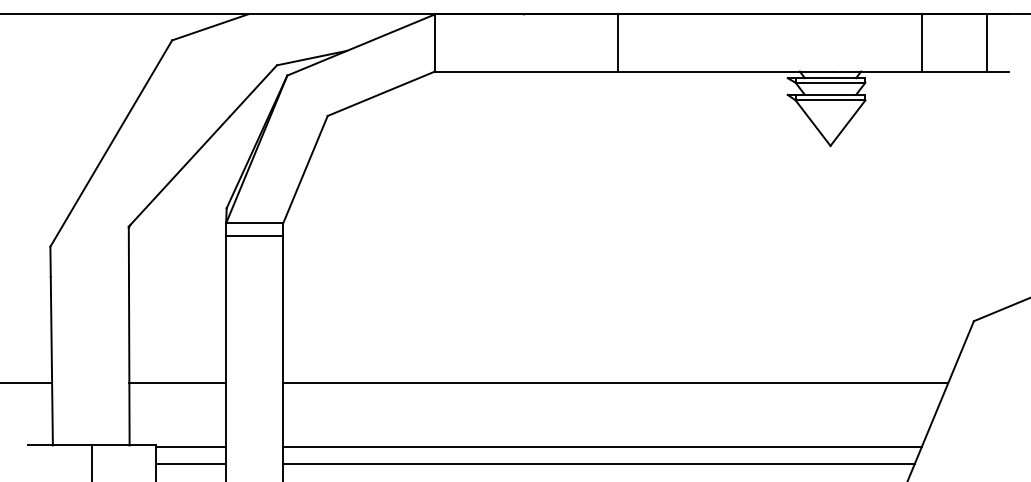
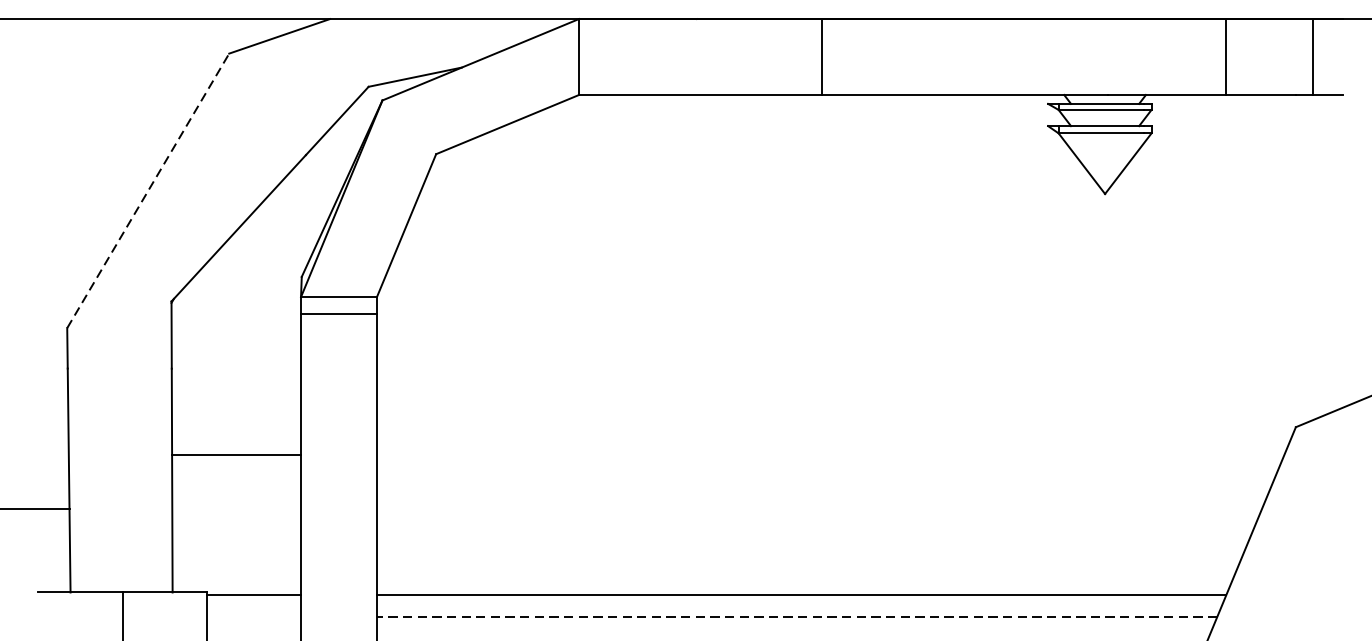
line: (111, 143) -> (148, 190), solid -> dashed
line: (177, 383) -> (236, 455), moved
line: (615, 383) -> (819, 510), removed
line: (190, 463) -> (253, 616), removed
line: (599, 463) -> (797, 616), solid -> dashed

